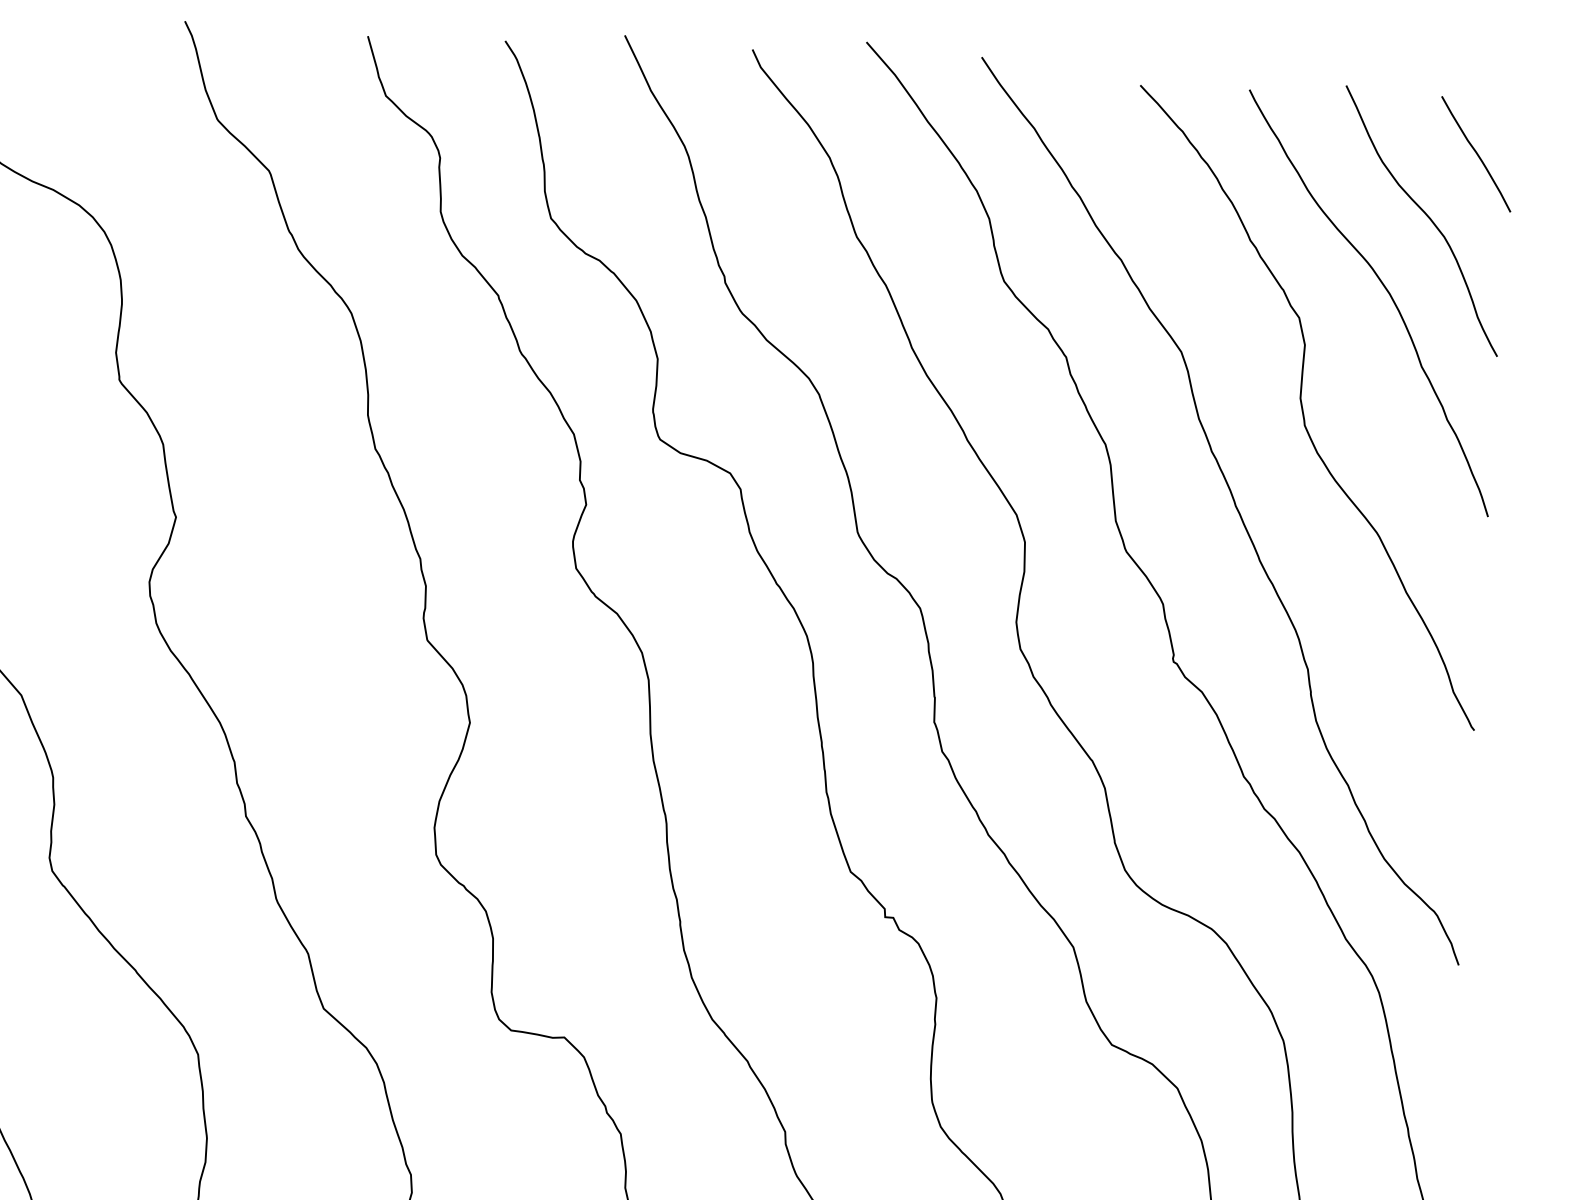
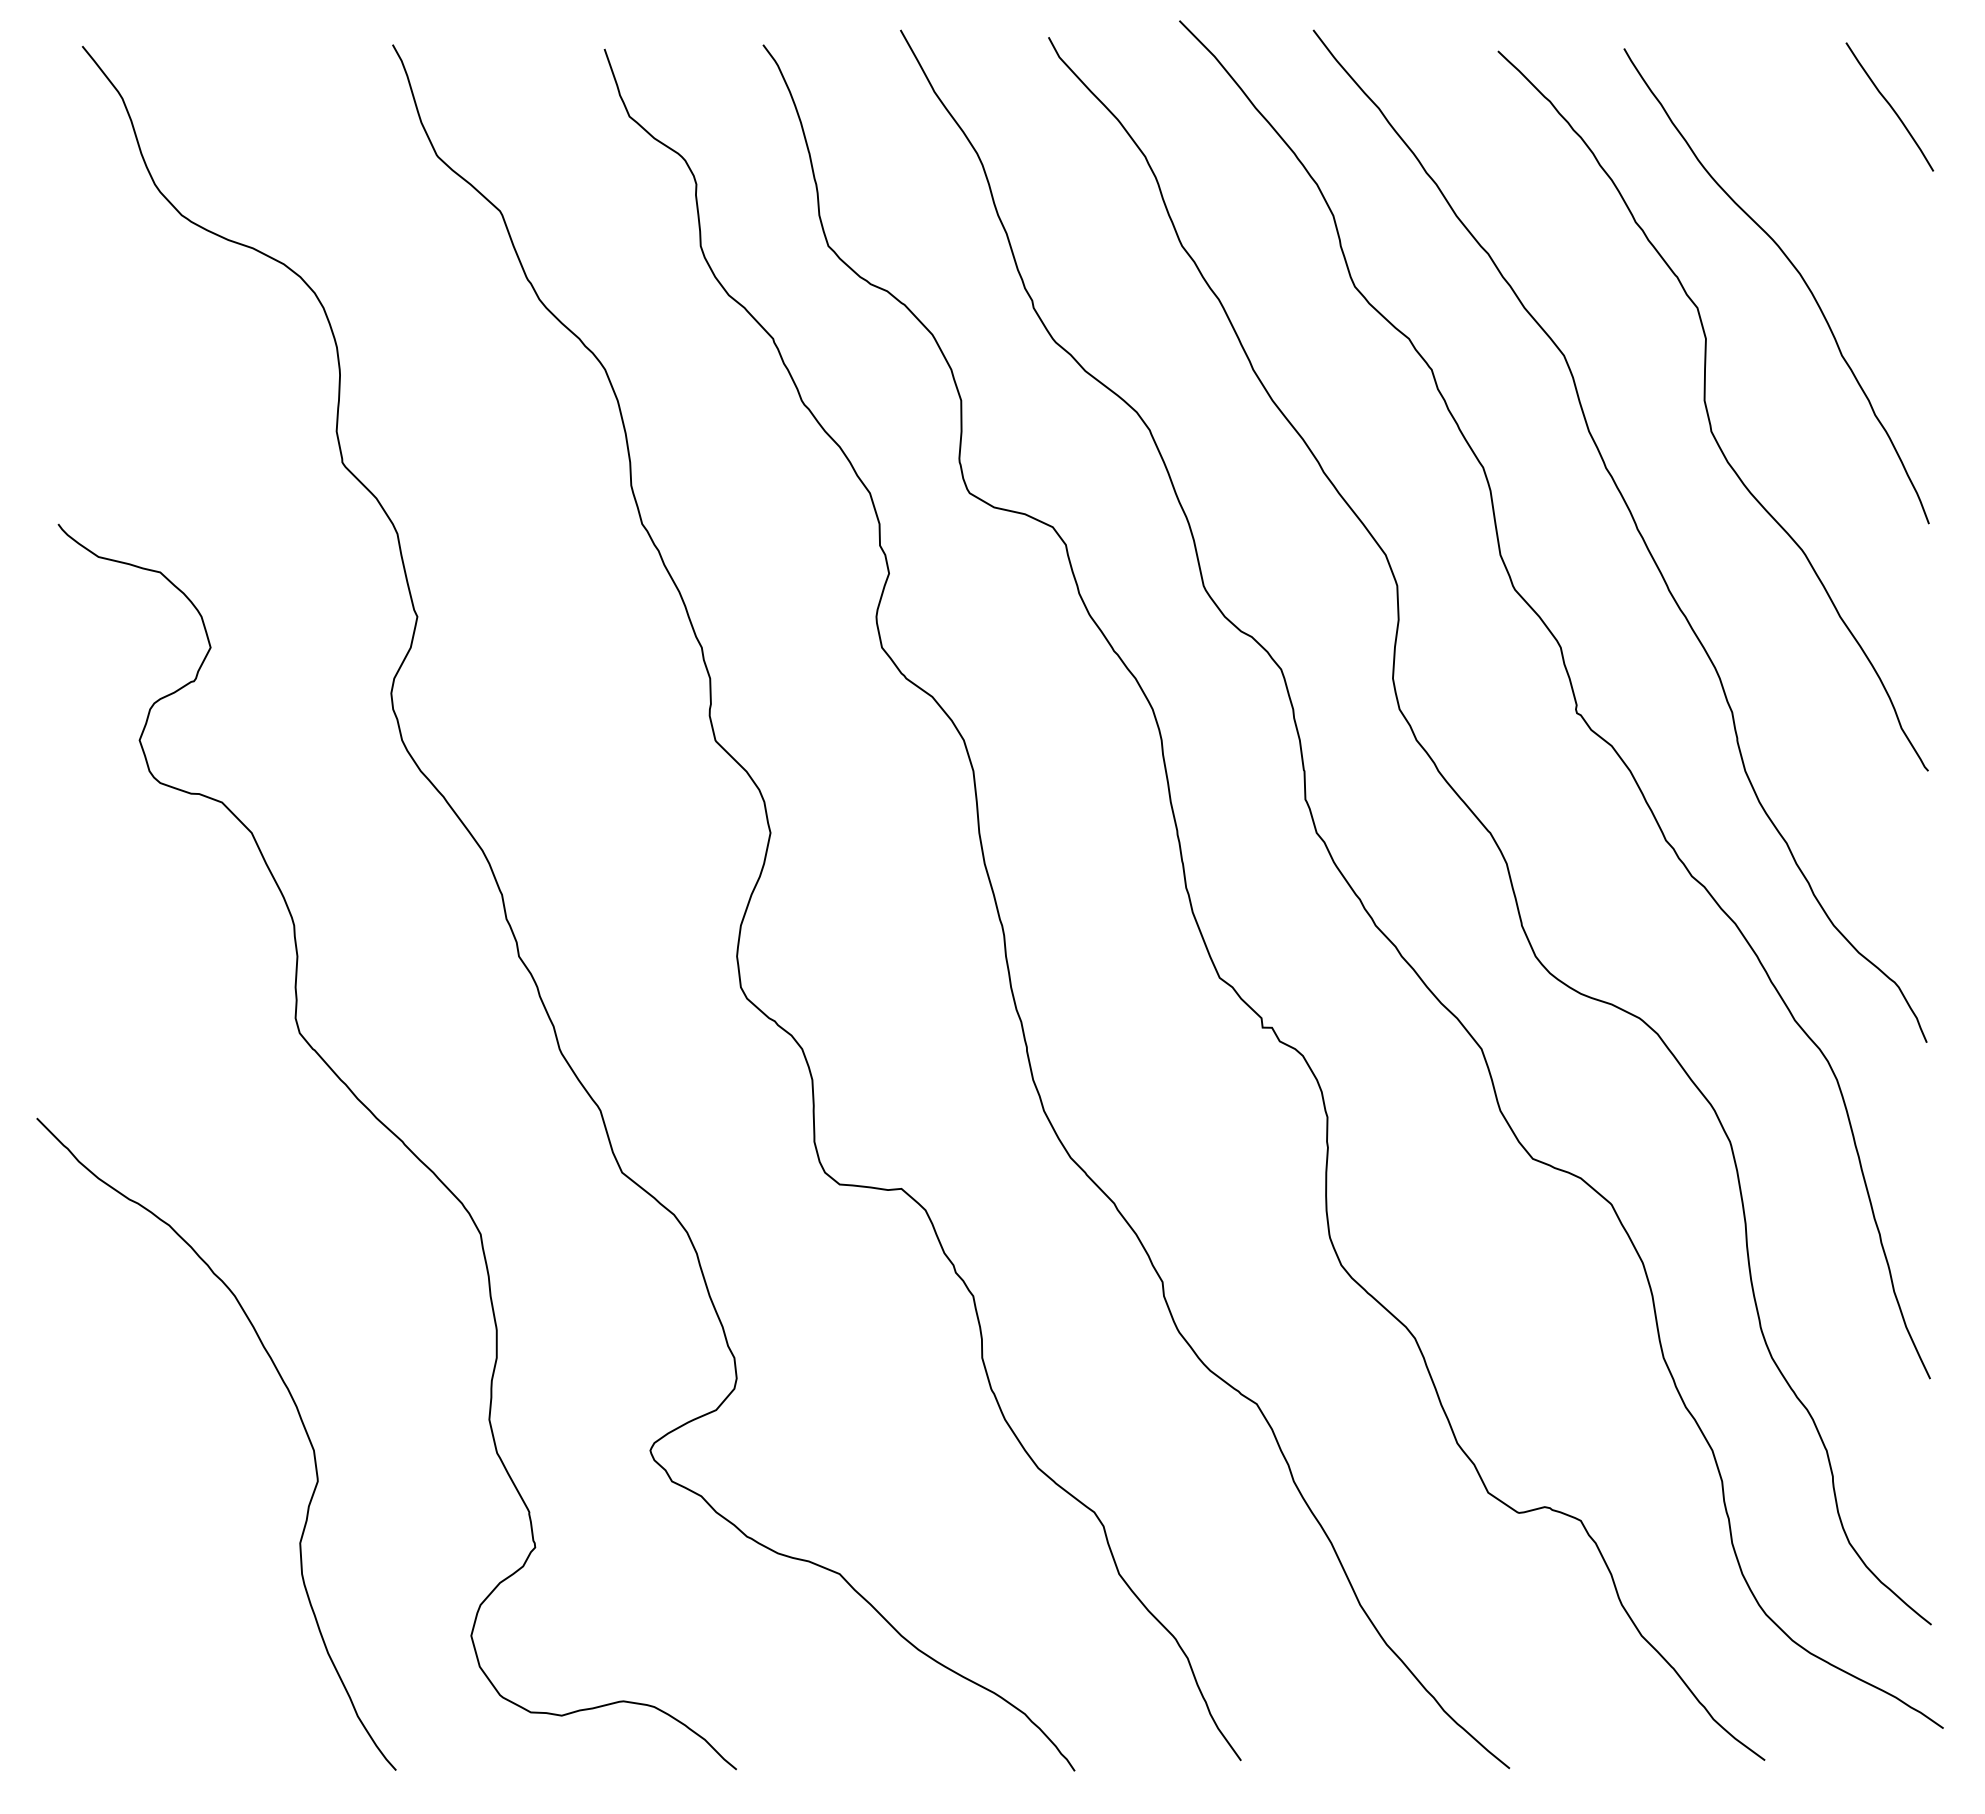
curve: (1426, 215) -> (1836, 181), removed

